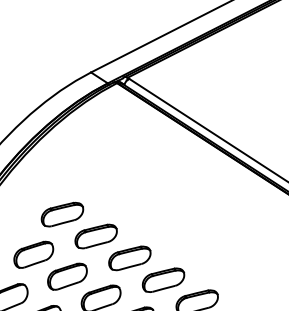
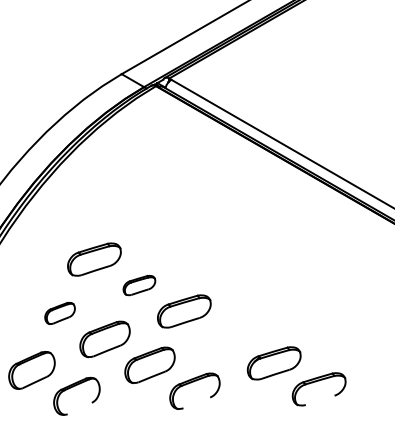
part: (96, 236) -> (139, 285), size x0.6
part: (33, 254) -> (59, 313), size x0.6
part: (163, 280) -> (229, 337), removed

